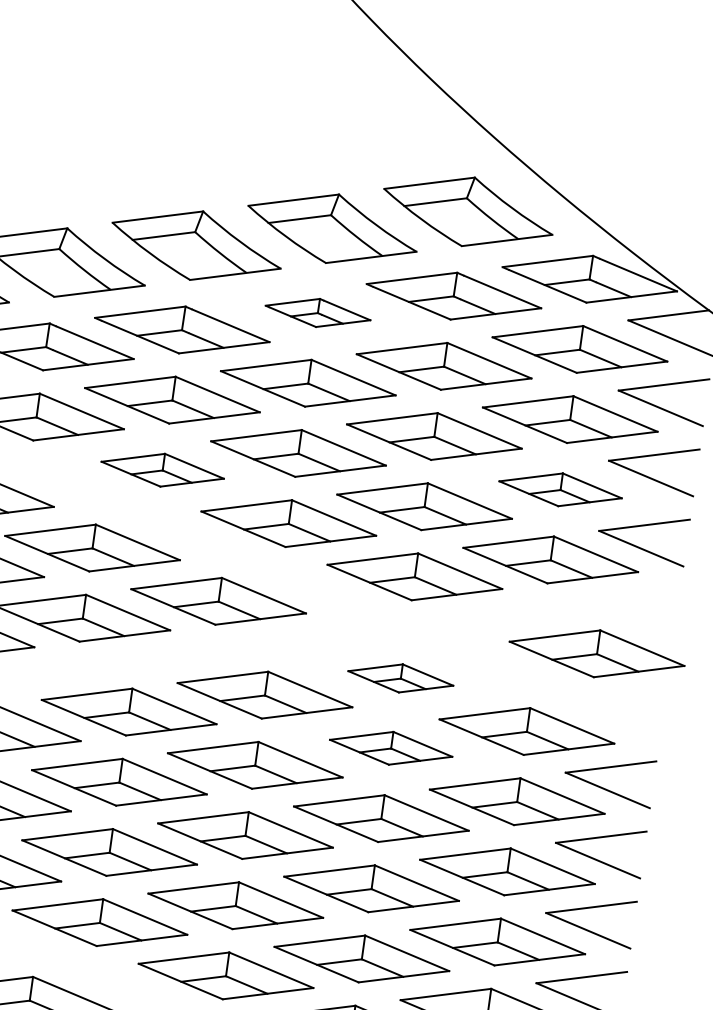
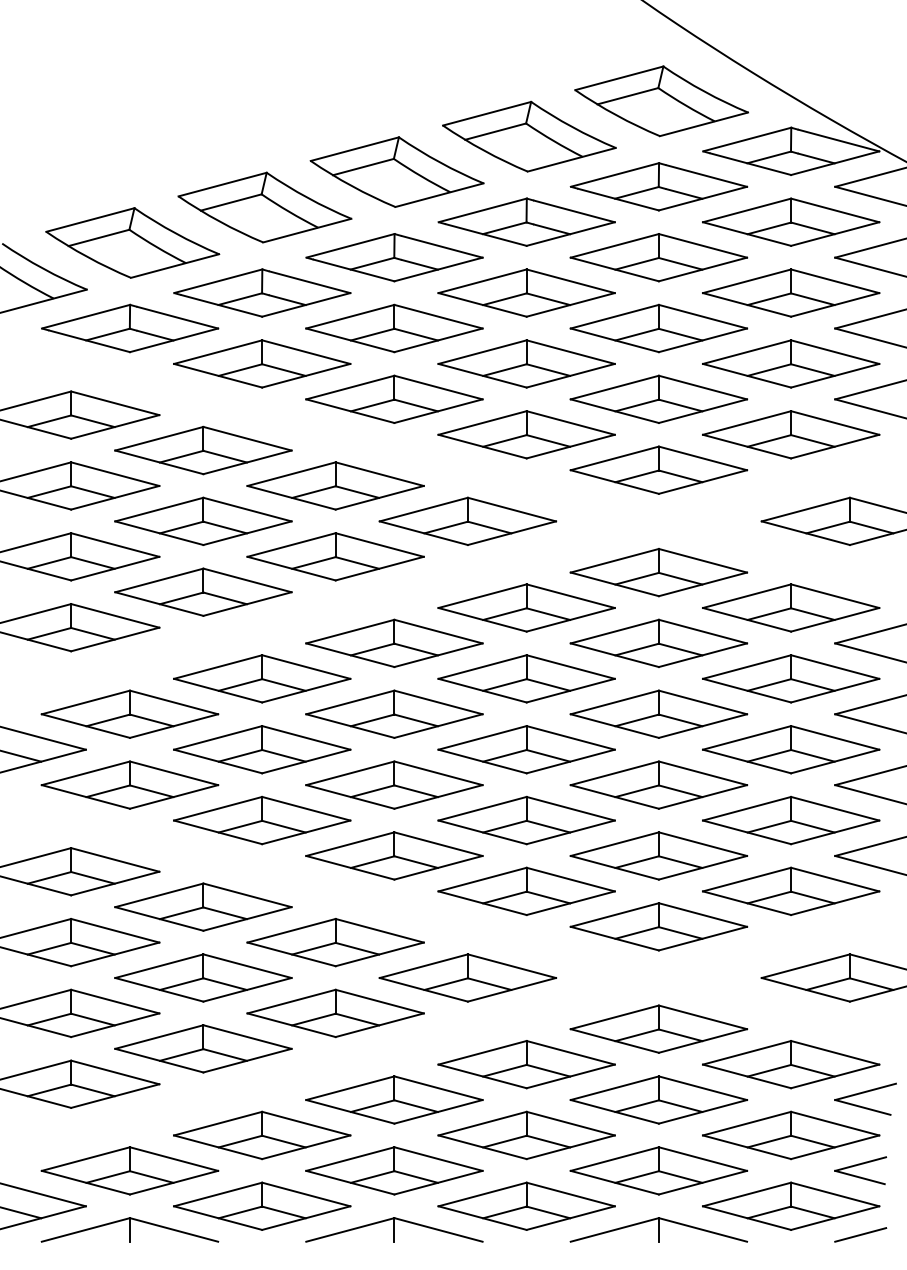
part: (317, 312) -> (526, 221), size x1.67
part: (162, 469) -> (394, 398), size x1.43
part: (560, 489) -> (791, 363), size x1.43
part: (400, 678) -> (658, 572), size x1.67
part: (390, 747) -> (658, 642), size x1.43

